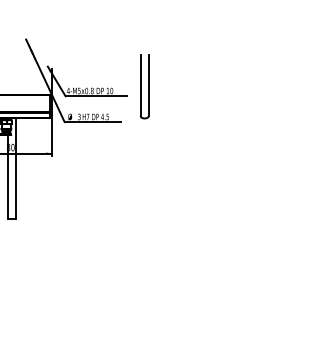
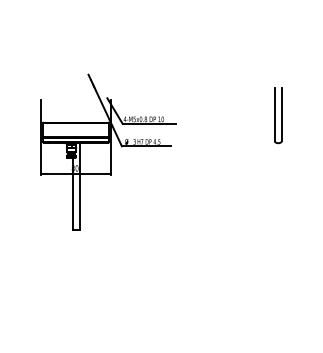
part: (144, 86) -> (278, 115), moved

